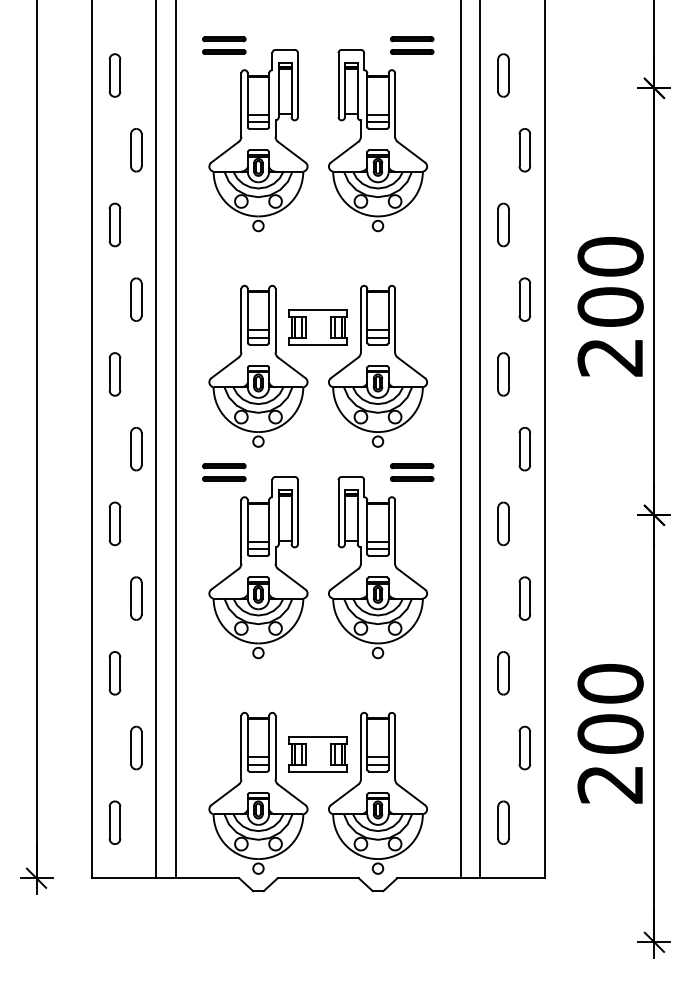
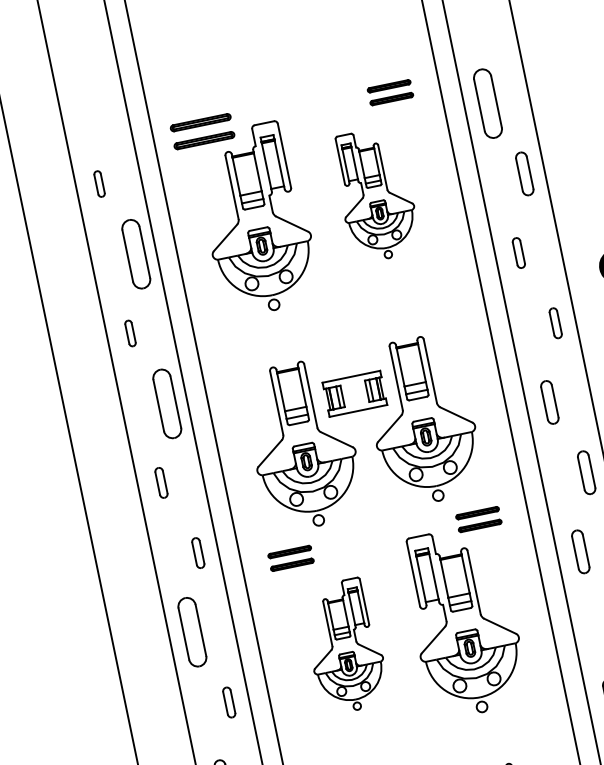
part: (224, 45) -> (202, 131), size x1.4
part: (114, 75) -> (99, 184), size x0.6
part: (503, 75) -> (487, 103), size x1.6
part: (377, 140) -> (375, 194), size x0.7
part: (136, 150) -> (136, 254), size x1.6
part: (114, 224) -> (129, 333), size x0.6
part: (503, 224) -> (518, 252), size x0.7
part: (136, 299) -> (167, 403), size x1.6
part: (524, 299) -> (555, 323), size x0.7
part: (114, 374) -> (160, 483), size x0.7
part: (136, 448) -> (198, 552), size x0.7
part: (114, 523) -> (191, 632), size x1.6
part: (258, 567) -> (344, 646), size x0.7
part: (136, 598) -> (229, 702), size x0.7

